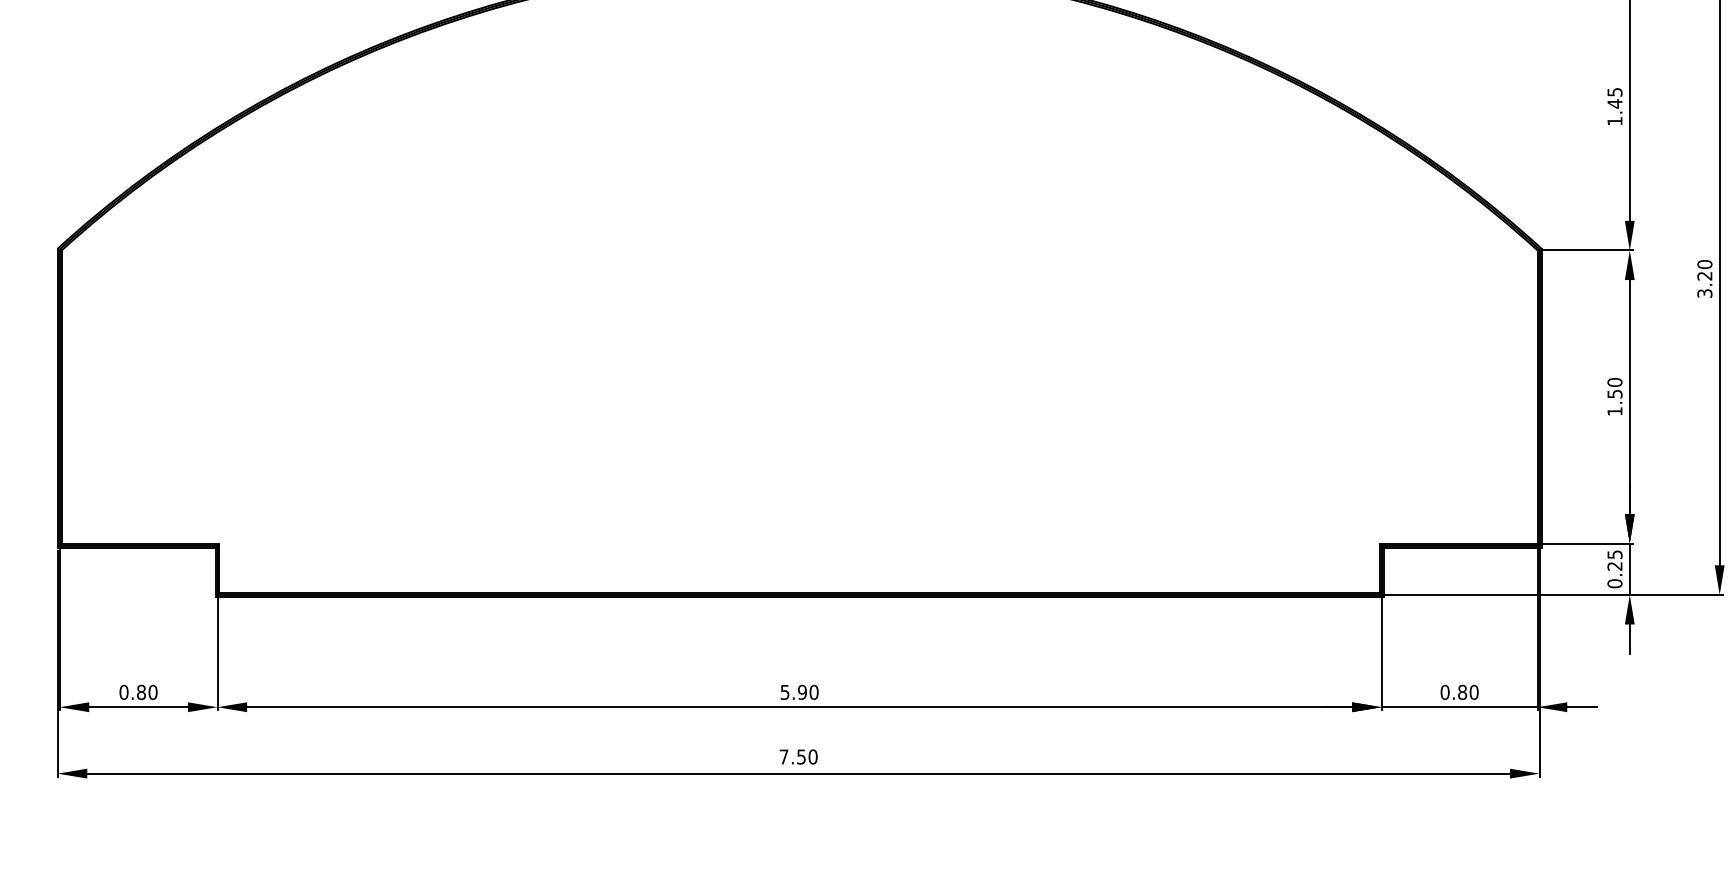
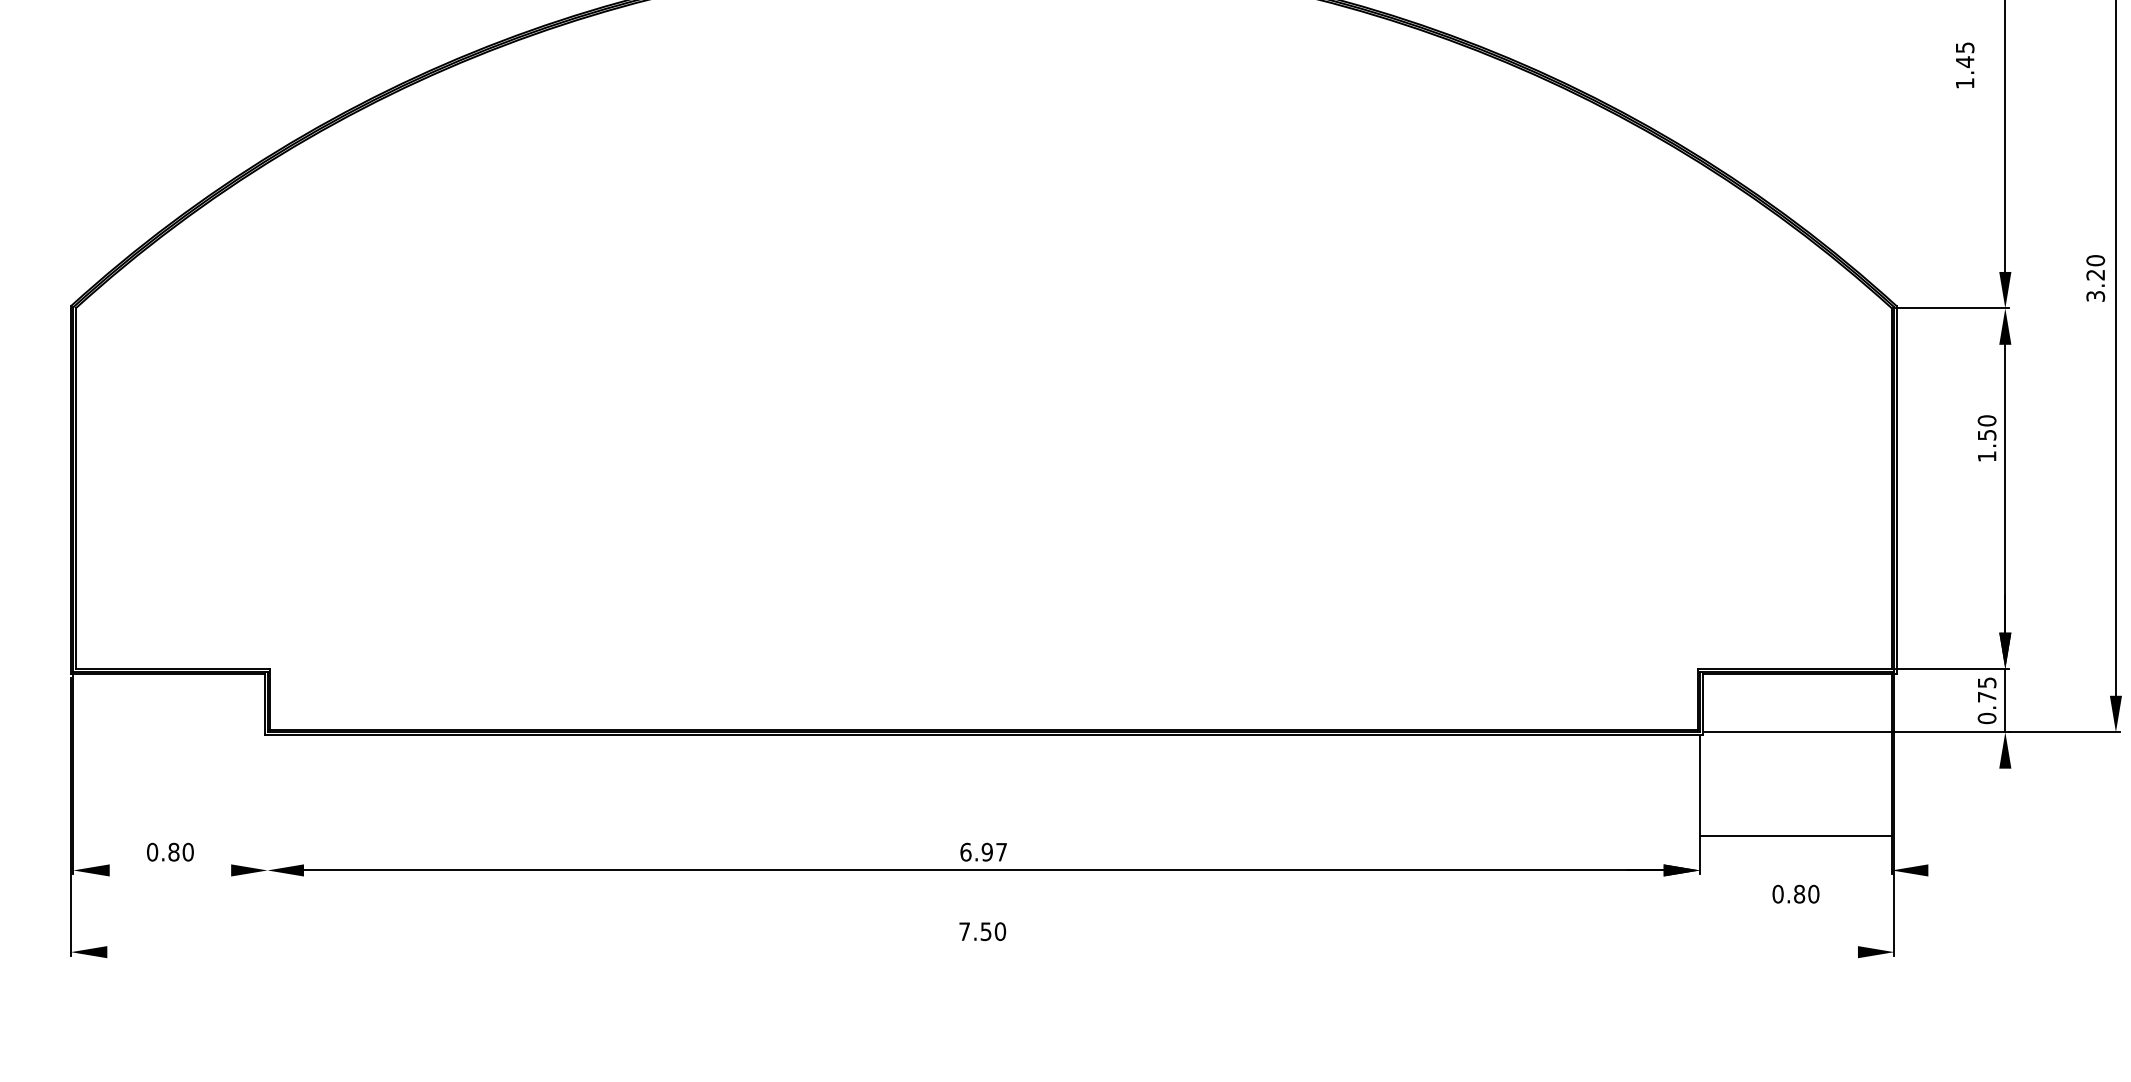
text: (1615, 106) -> (1965, 65), moved
text: (1704, 278) -> (2095, 278), moved
text: (1614, 396) -> (1986, 438), moved
text: (1614, 565) -> (1986, 696), 0.25 -> 0.75
line: (1629, 639) -> (2005, 786), removed
line: (217, 653) -> (267, 804), removed
text: (799, 691) -> (983, 851), 5.90 -> 6.97
text: (1459, 691) -> (1795, 893), moved
line: (138, 707) -> (170, 870), removed
line: (1459, 707) -> (1795, 836), moved
line: (1581, 707) -> (1946, 870), removed
line: (798, 773) -> (982, 952), removed

